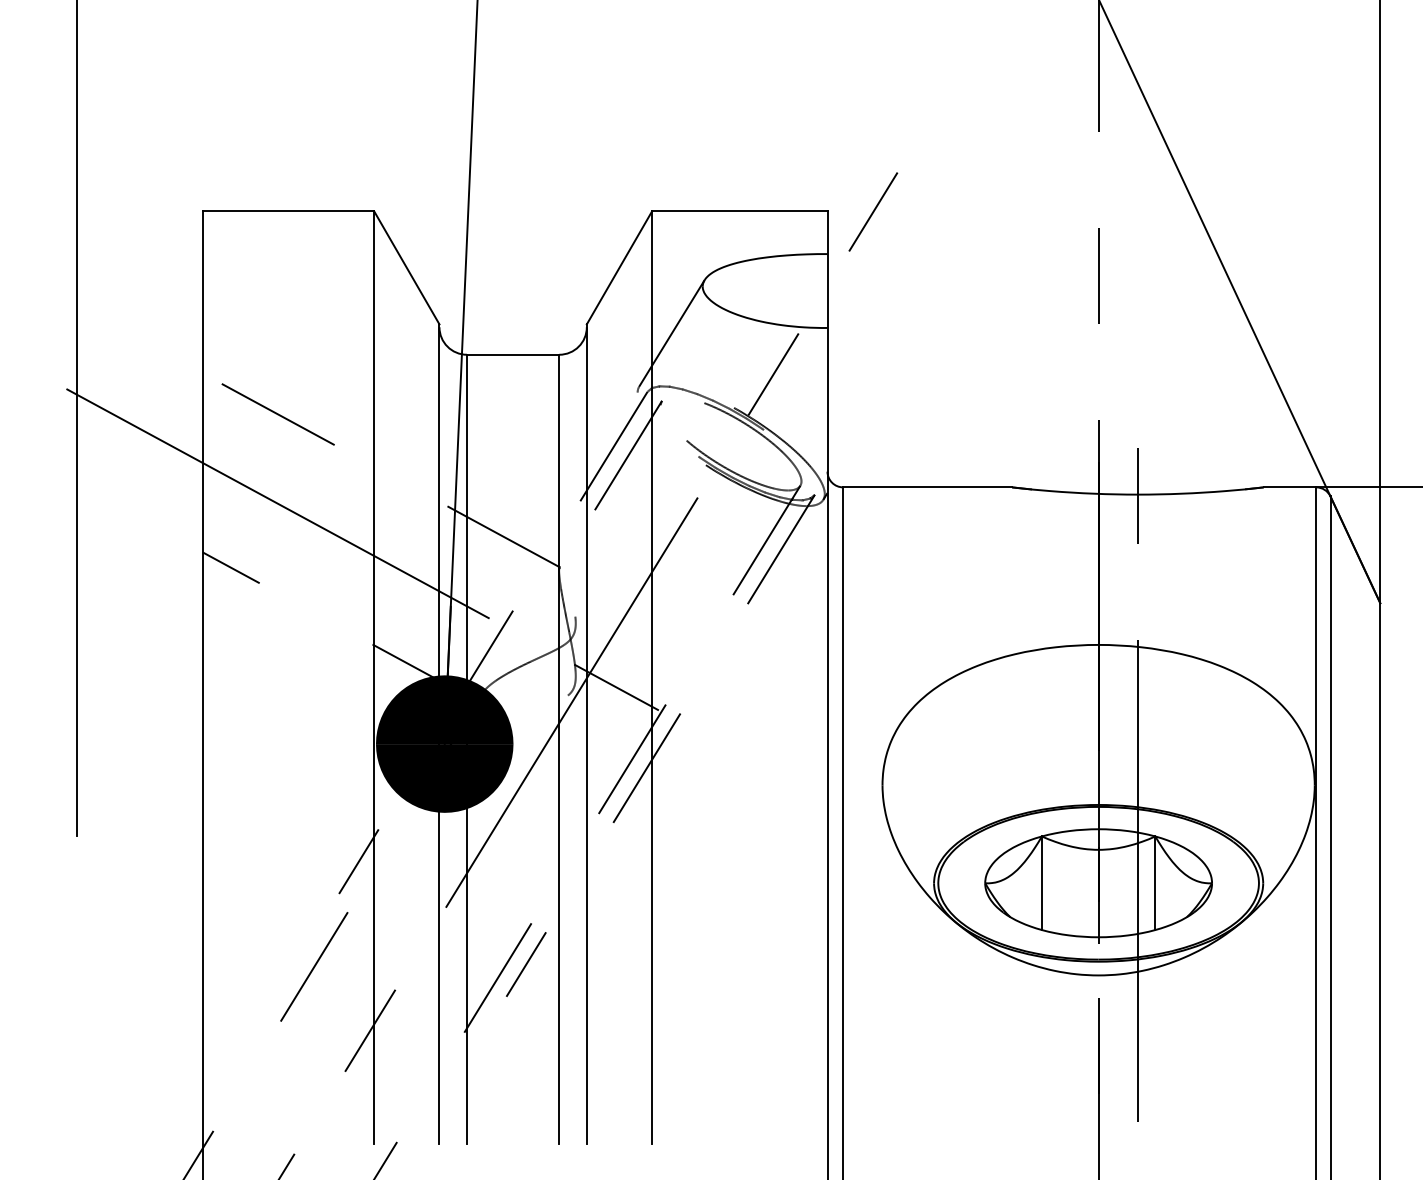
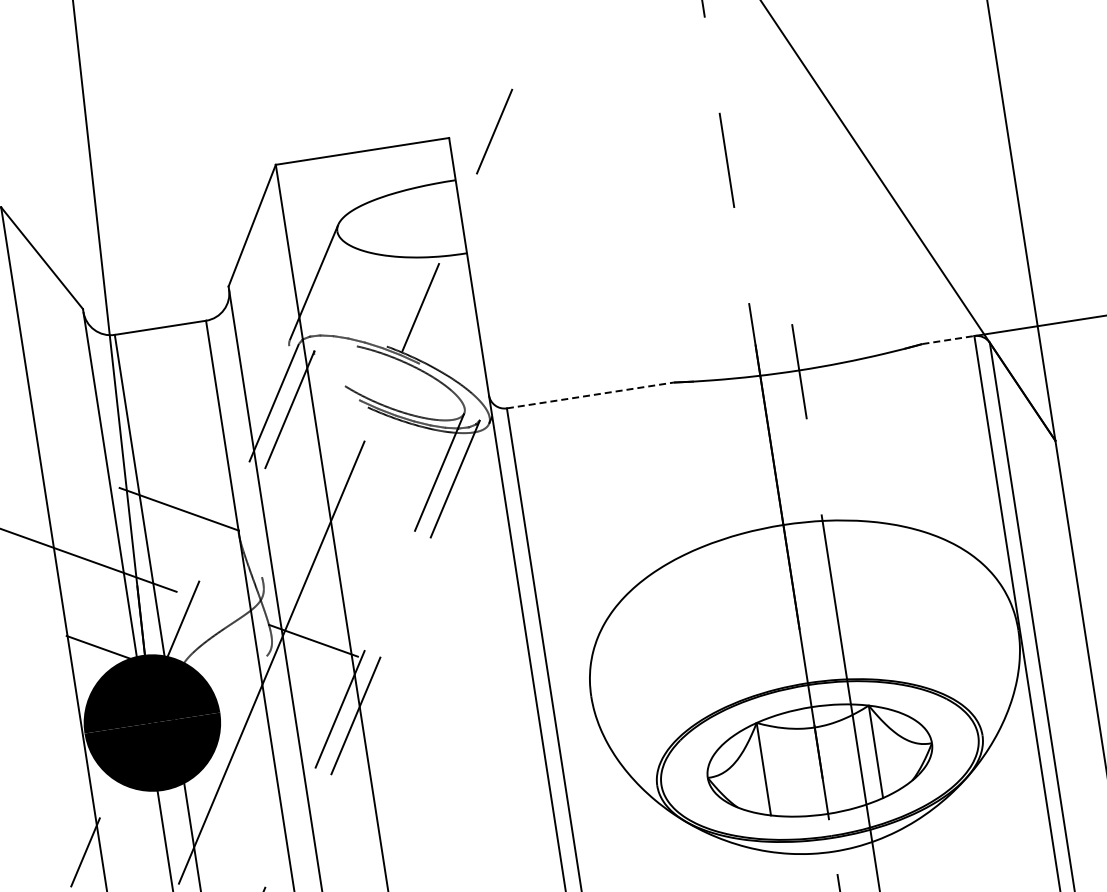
line: (928, 487) -> (591, 395), solid -> dashed
line: (1290, 487) -> (948, 340), solid -> dashed

